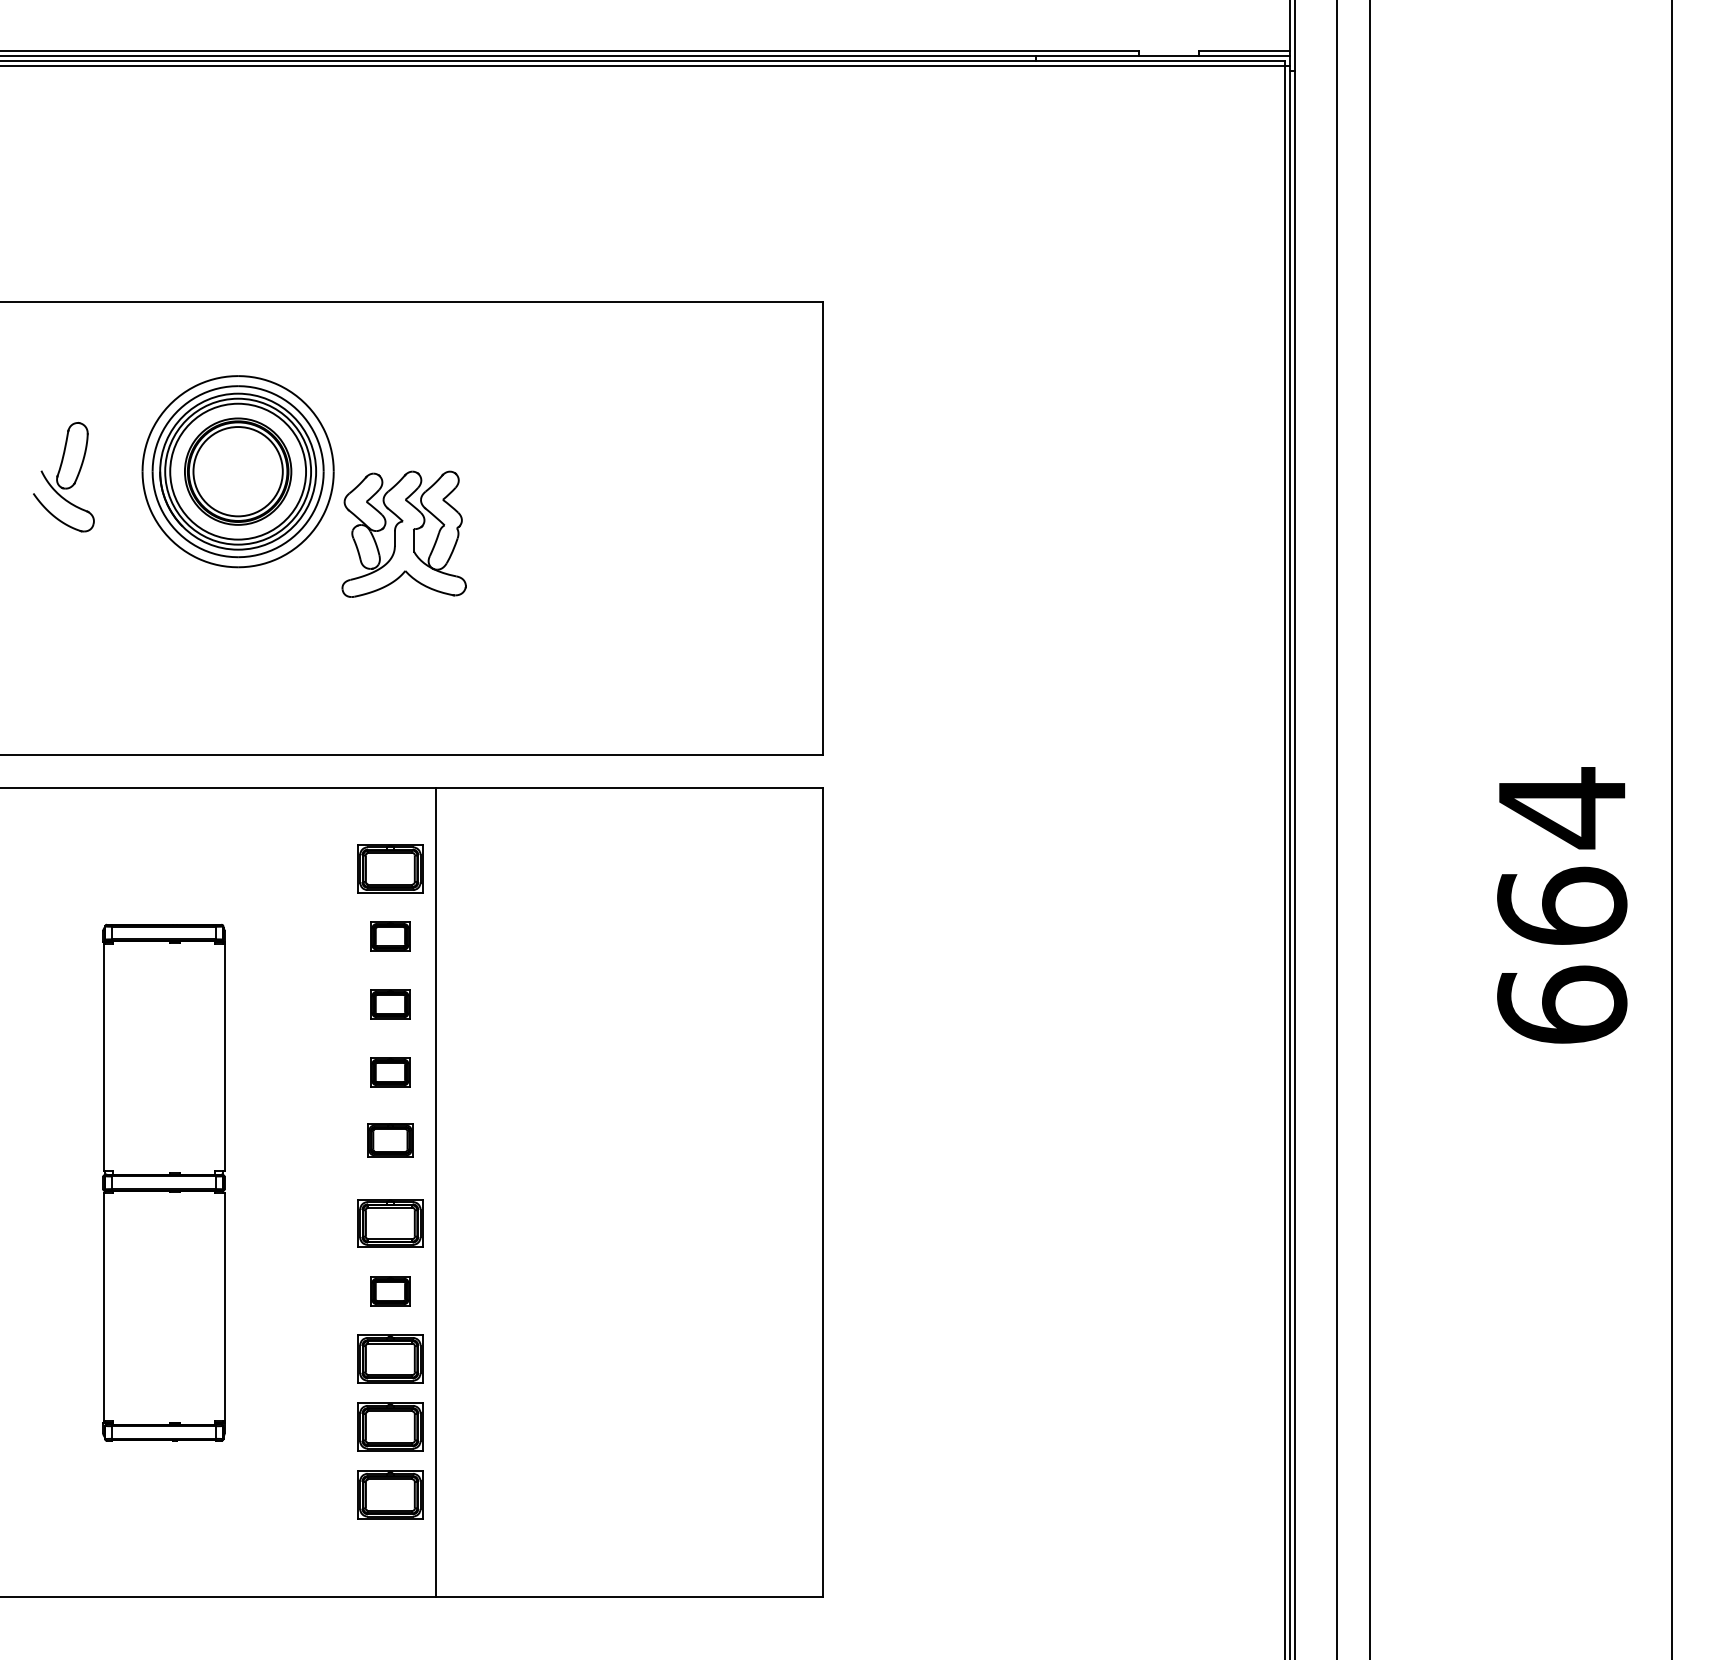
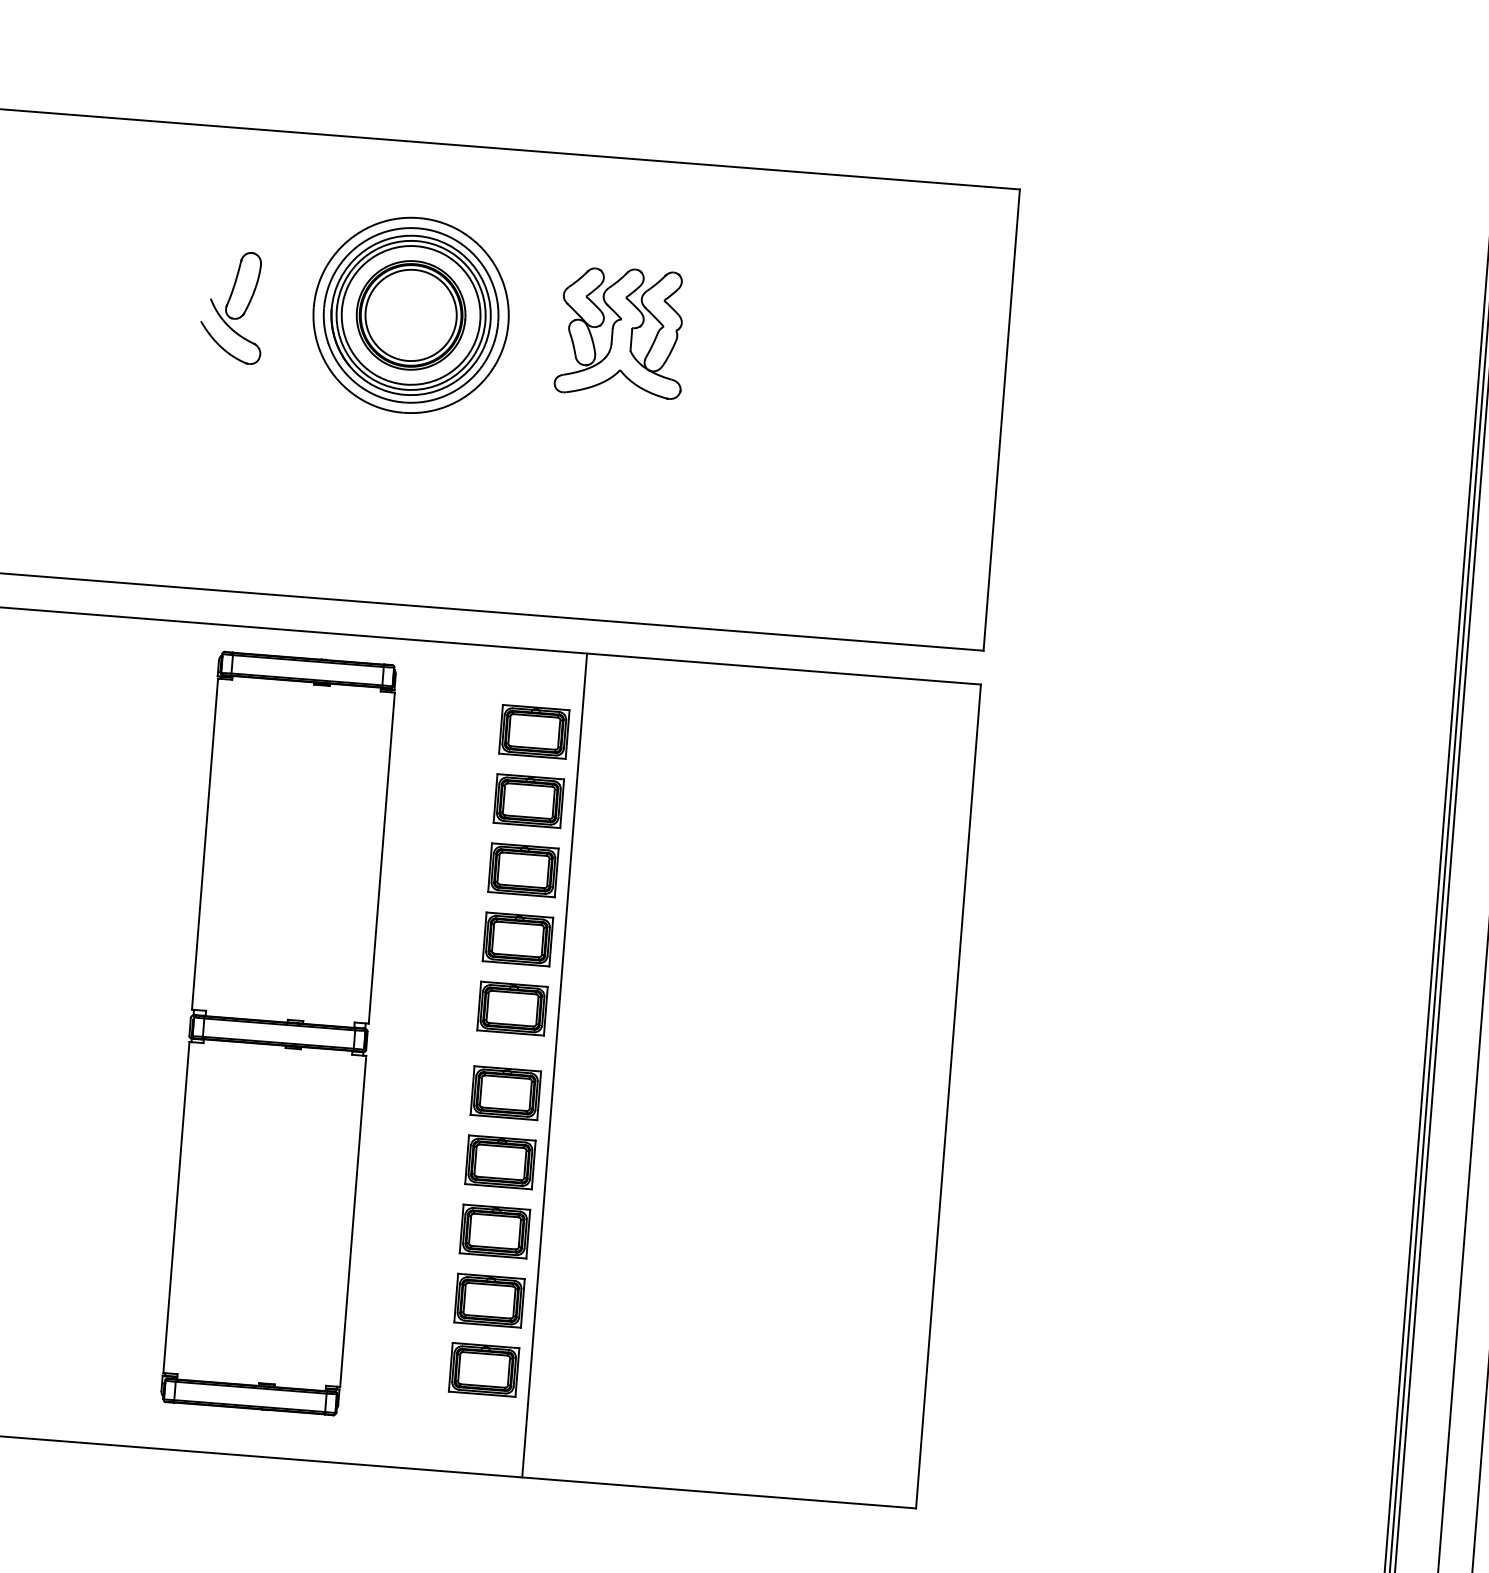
part: (403, 533) -> (621, 331), moved
part: (390, 936) -> (529, 800), size x1.67
part: (390, 1004) -> (523, 870), size x1.67
part: (390, 1072) -> (518, 939), size x1.67
part: (390, 1140) -> (512, 1008), size x1.43
part: (163, 1182) -> (278, 1033), size x1.43
part: (390, 1291) -> (500, 1162), size x1.67

